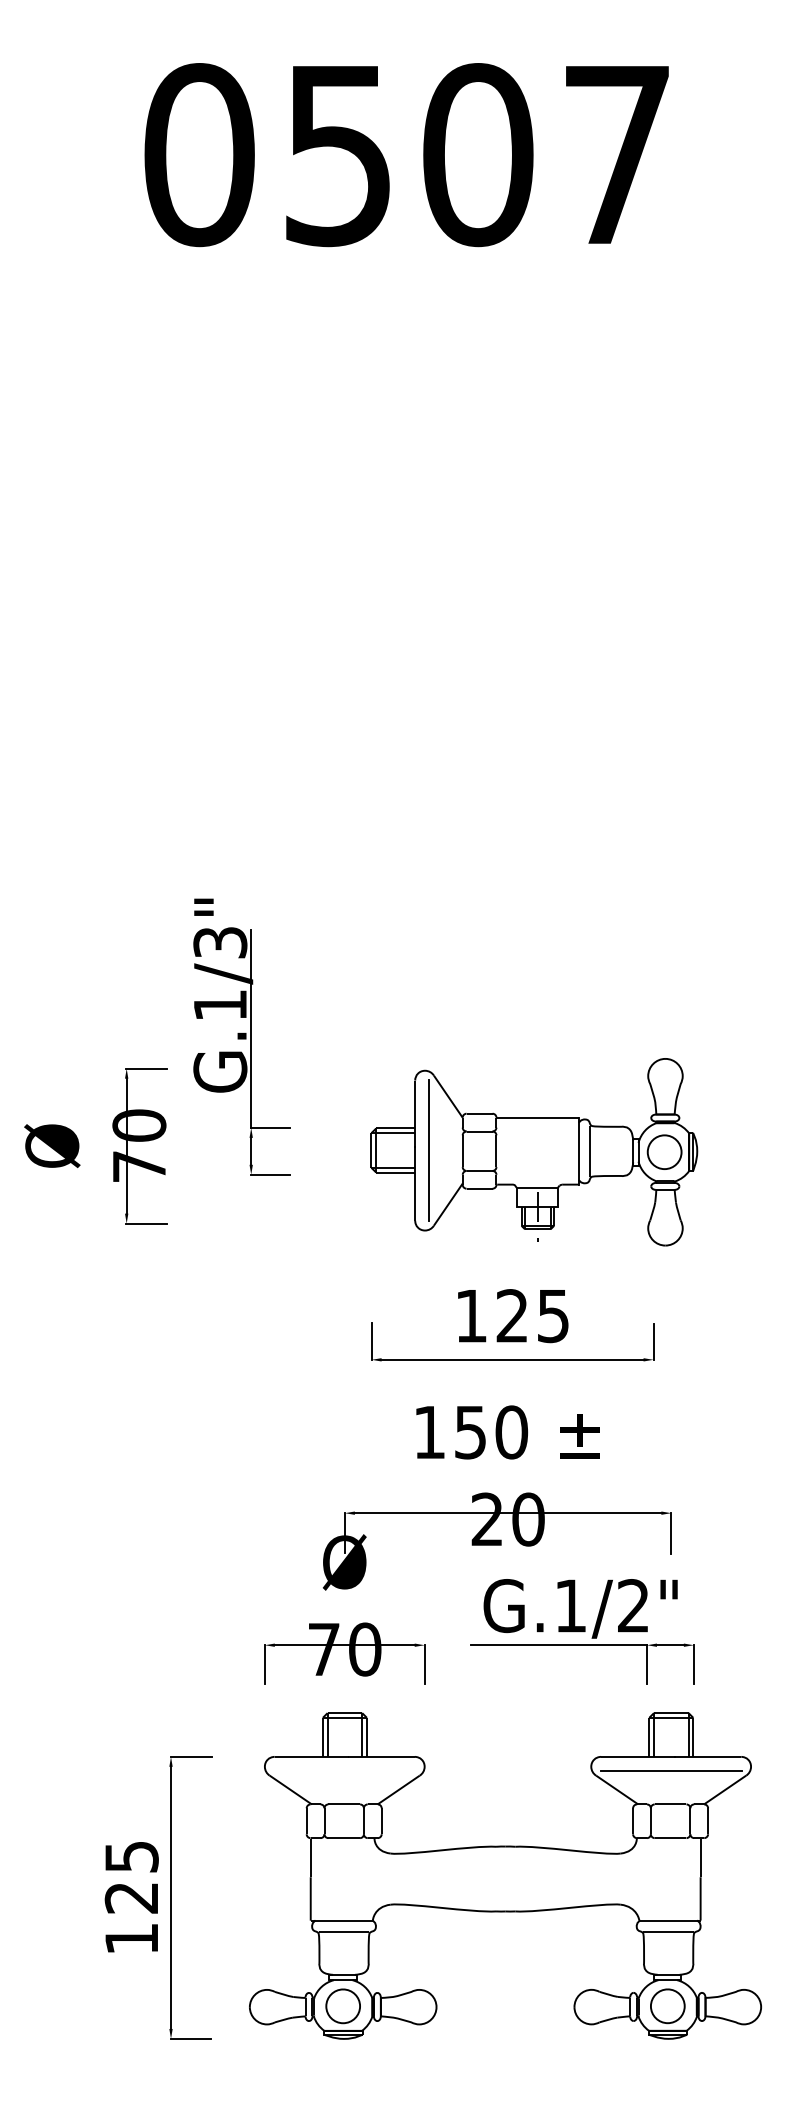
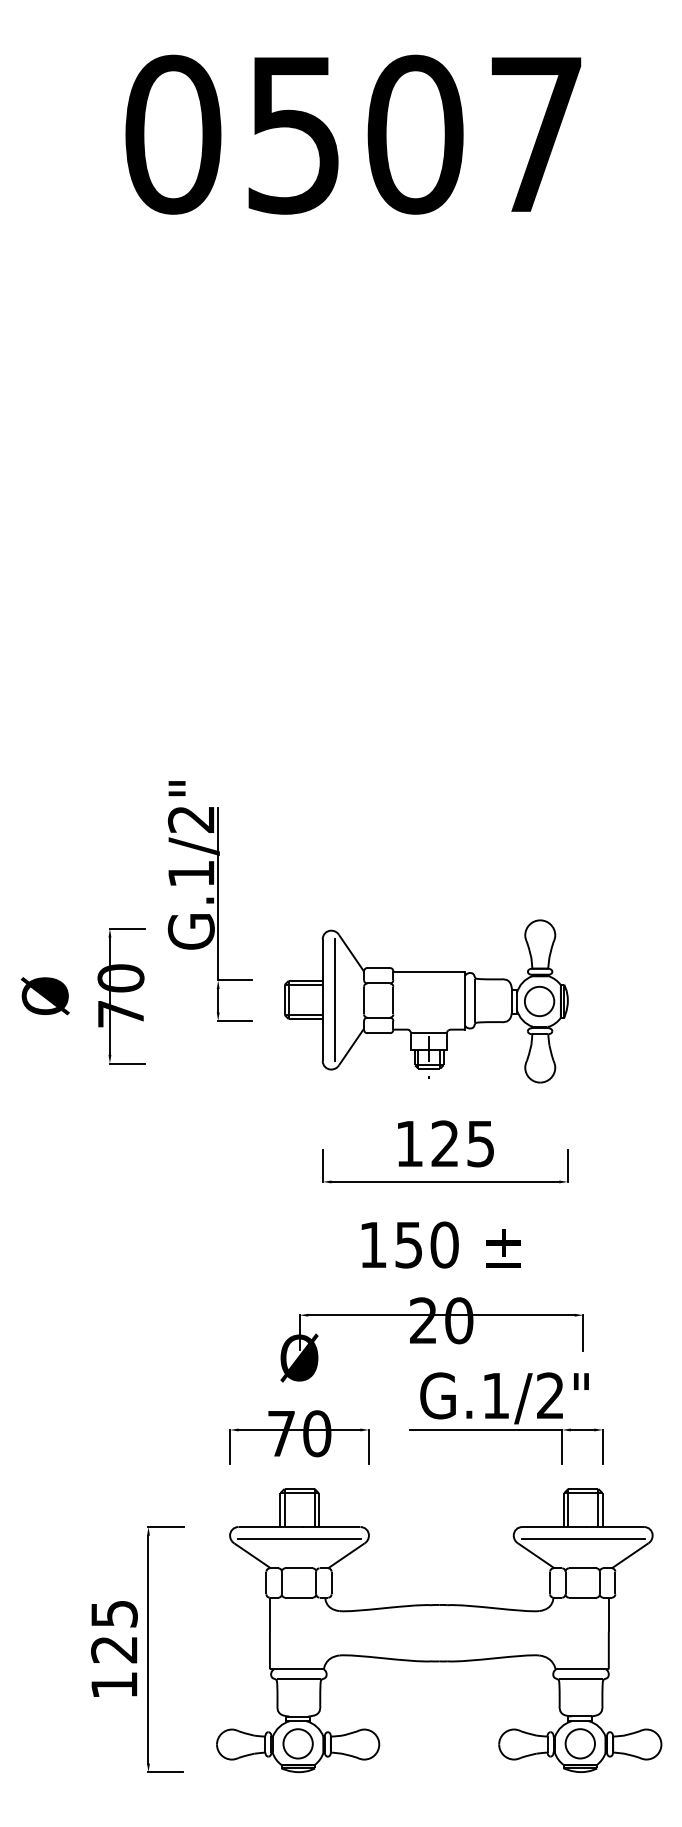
text: (220, 942) -> (191, 819), G.1/3" -> G.1/2"
part: (534, 1152) -> (426, 1001), moved
line: (344, 1771) -> (299, 1539), added

